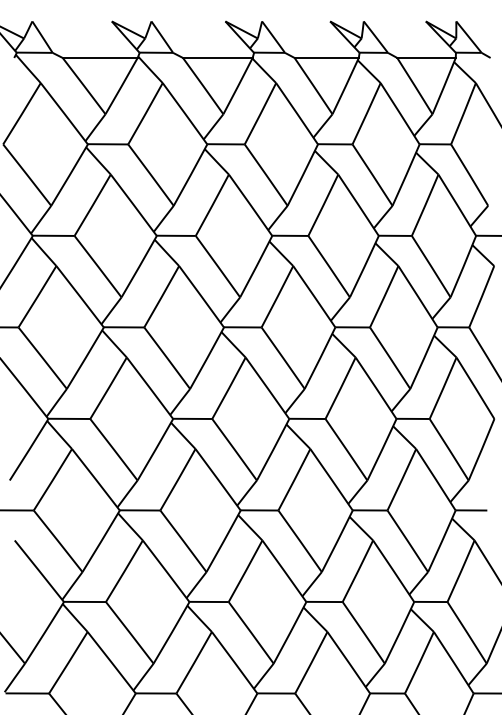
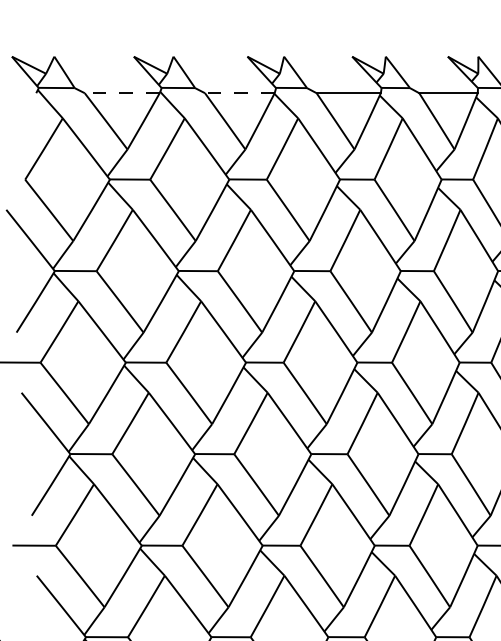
line: (99, 57) -> (121, 92), solid -> dashed
line: (217, 57) -> (239, 92), solid -> dashed

